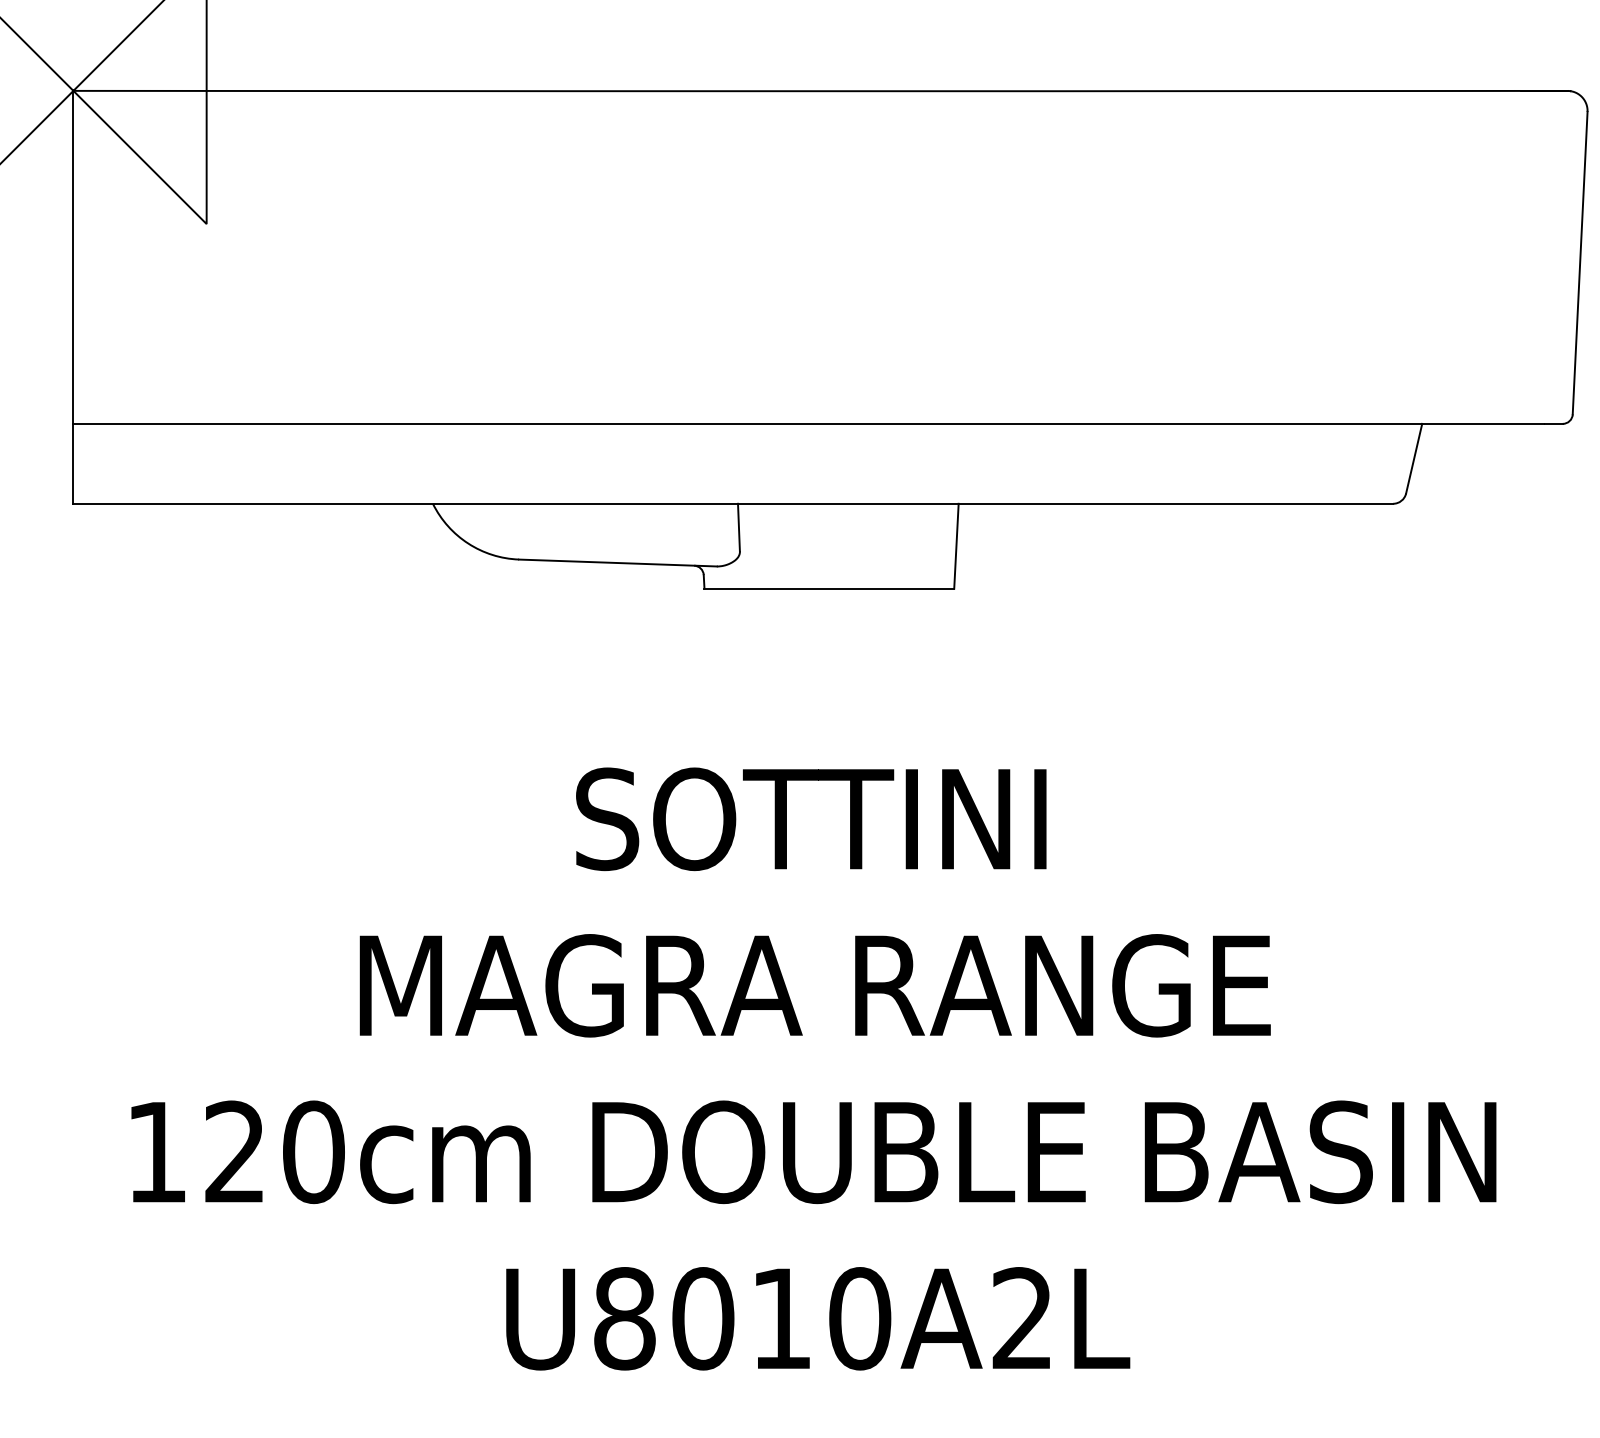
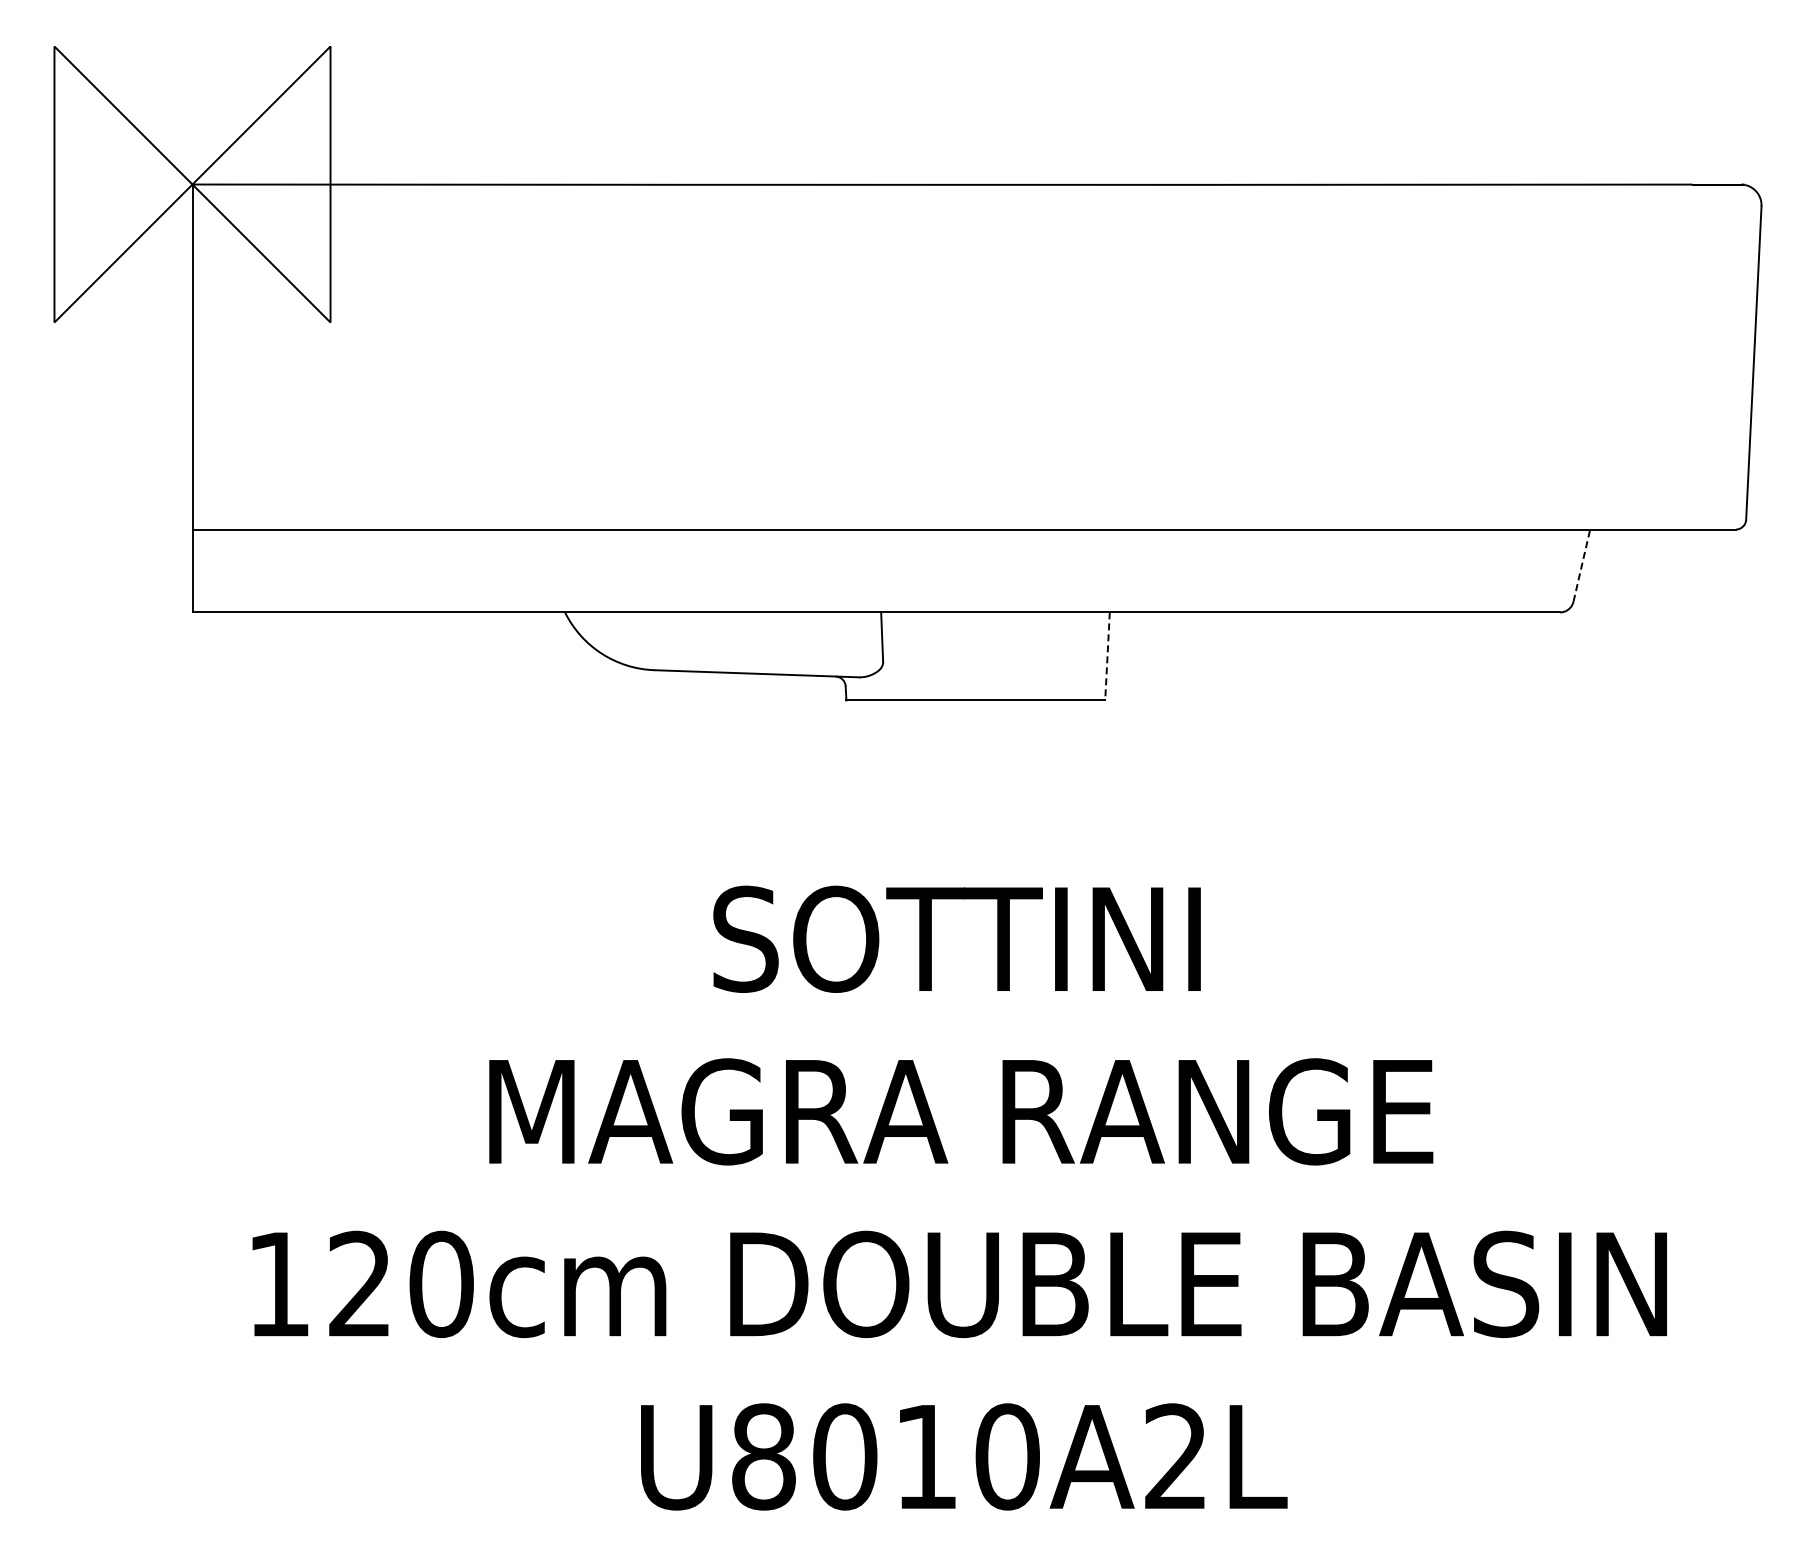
line: (1413, 458) -> (1581, 565), solid -> dashed
line: (956, 546) -> (1107, 656), solid -> dashed

